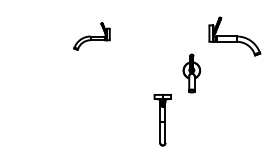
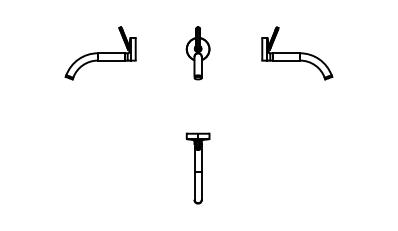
part: (91, 36) -> (100, 53), size x1.43
part: (191, 73) -> (197, 53), moved

